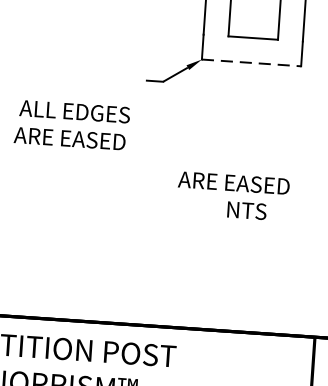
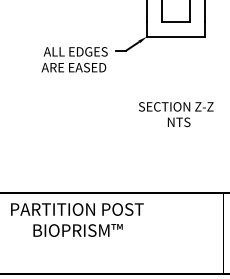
line: (250, 62) -> (175, 36), dashed -> solid
text: (71, 124) -> (74, 59), moved
text: (242, 183) -> (175, 106), ARE EASED -> SECTION Z-Z

